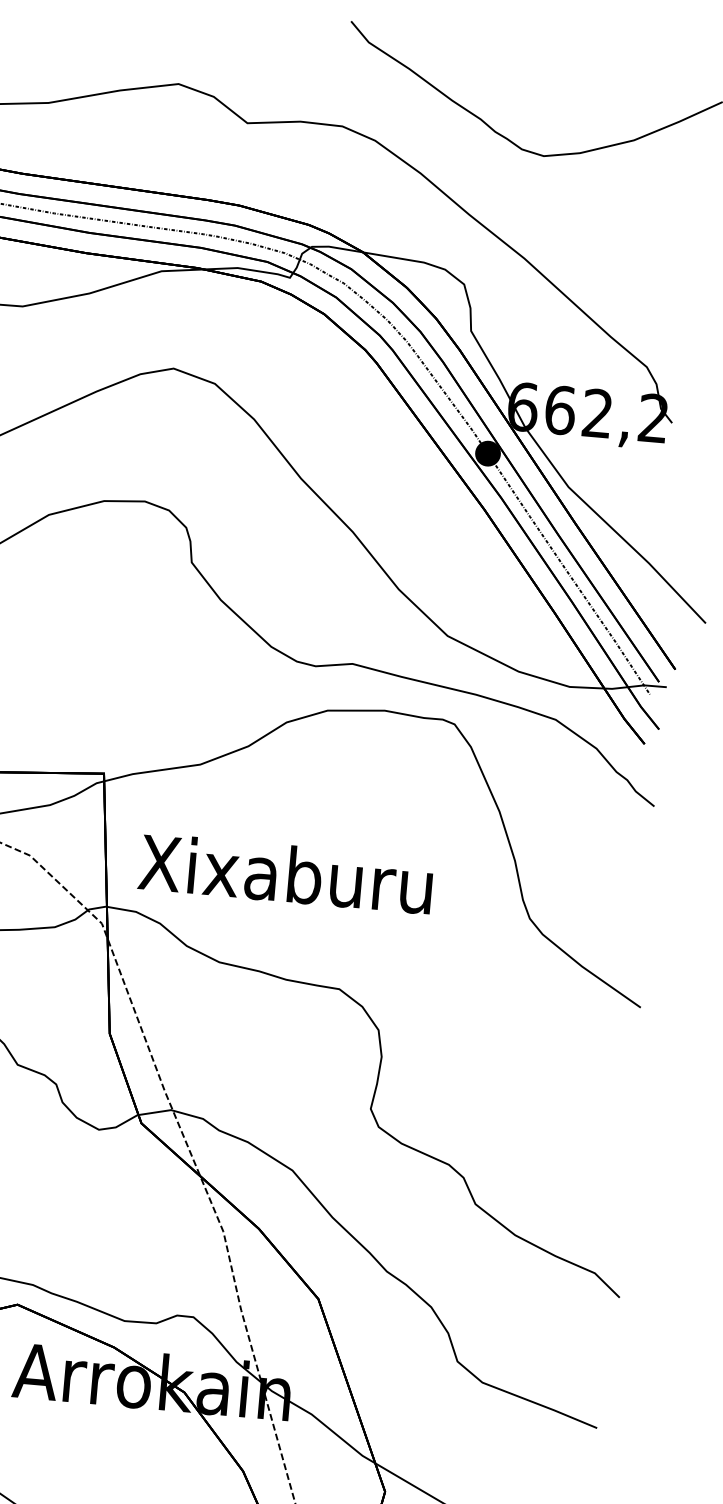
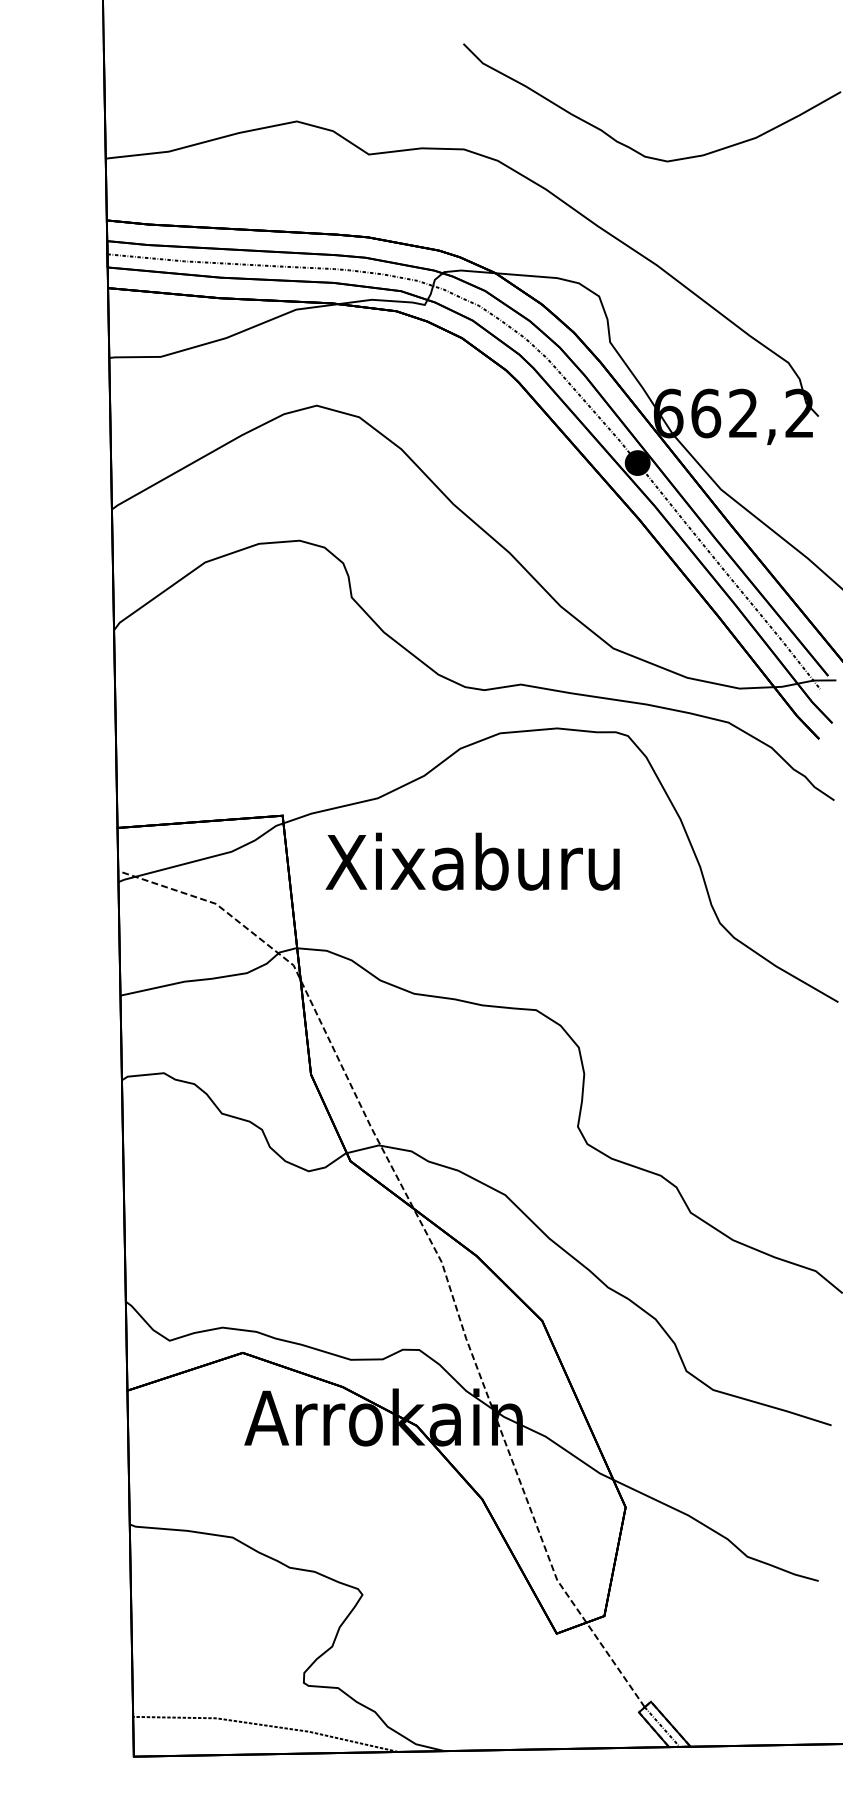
text: (285, 873) -> (472, 861), moved

